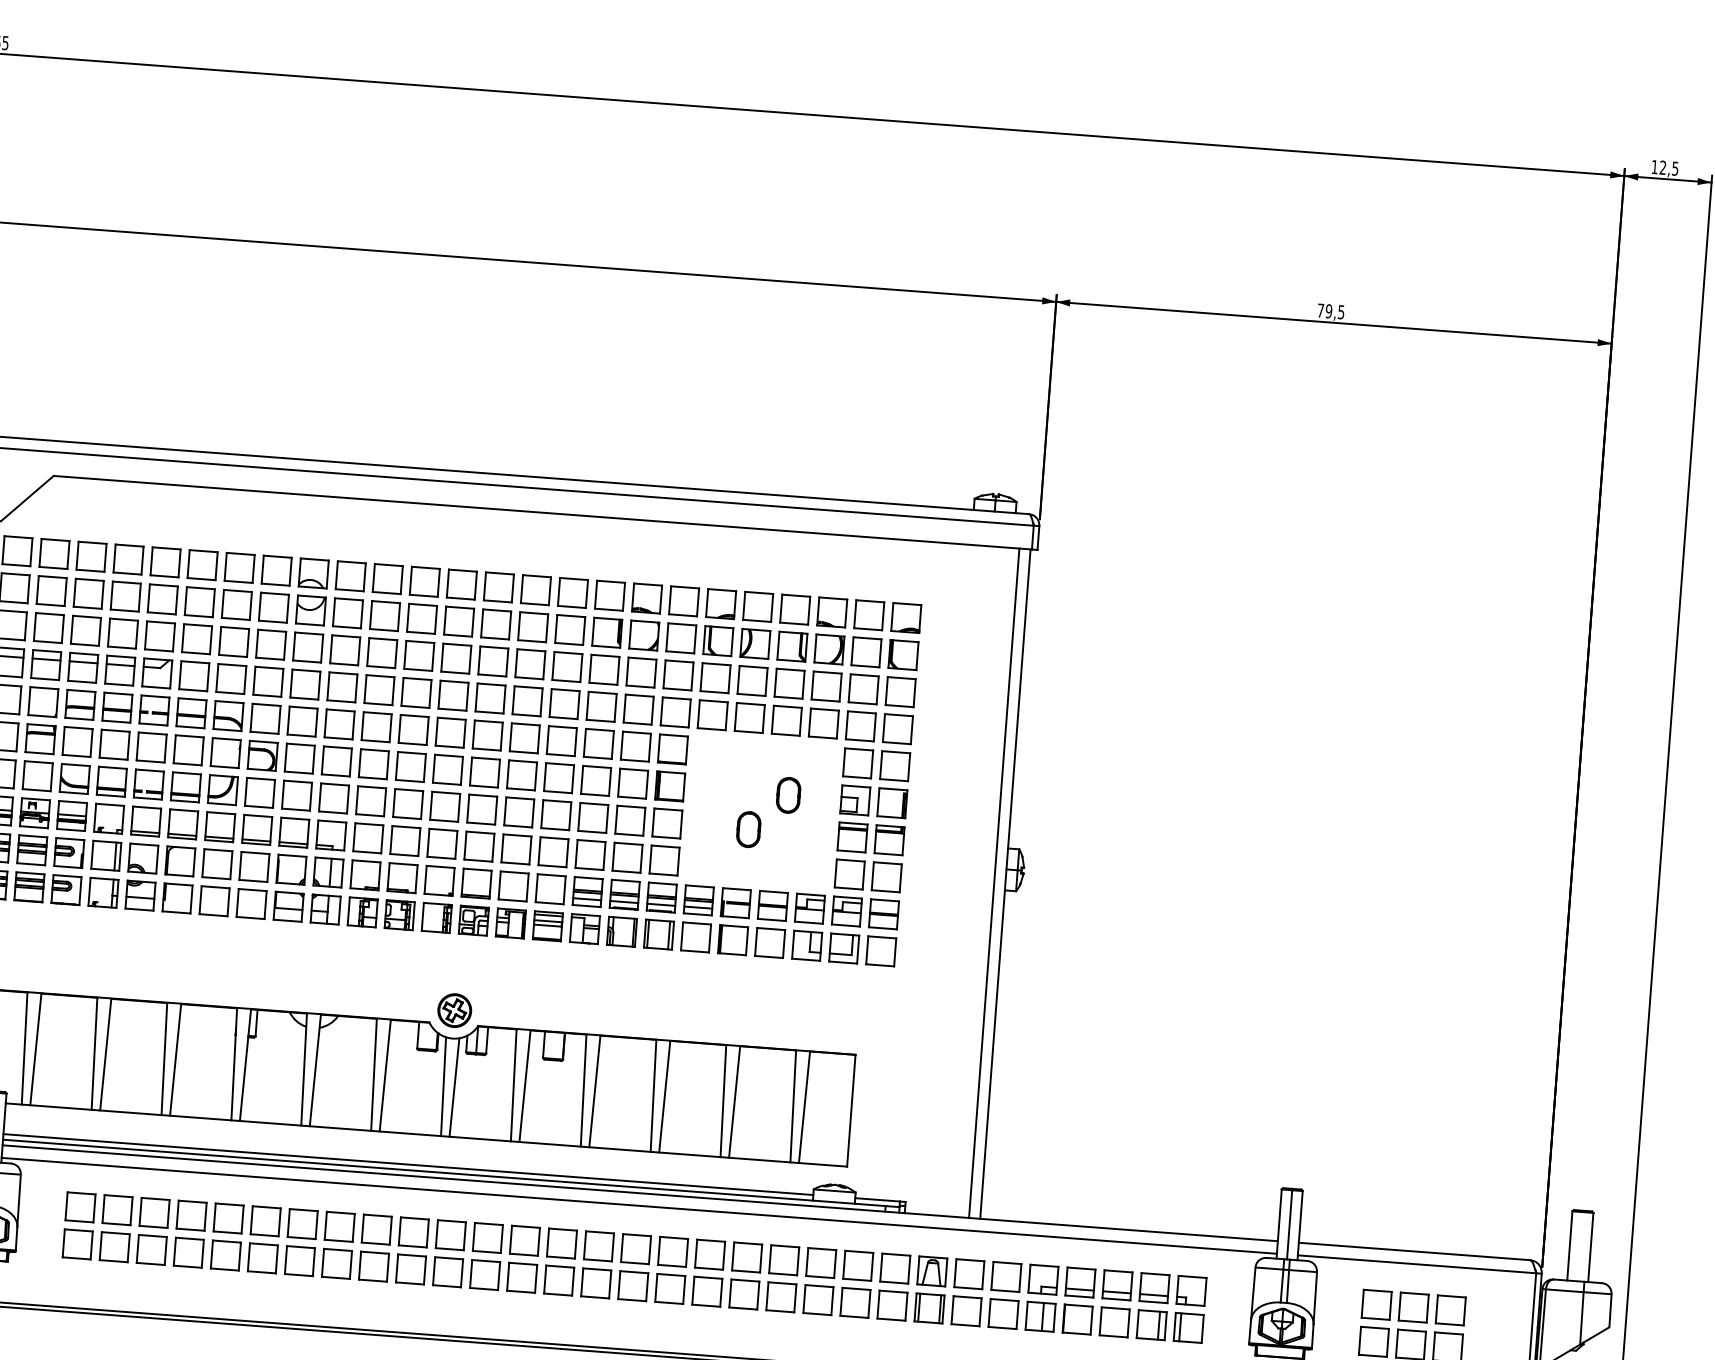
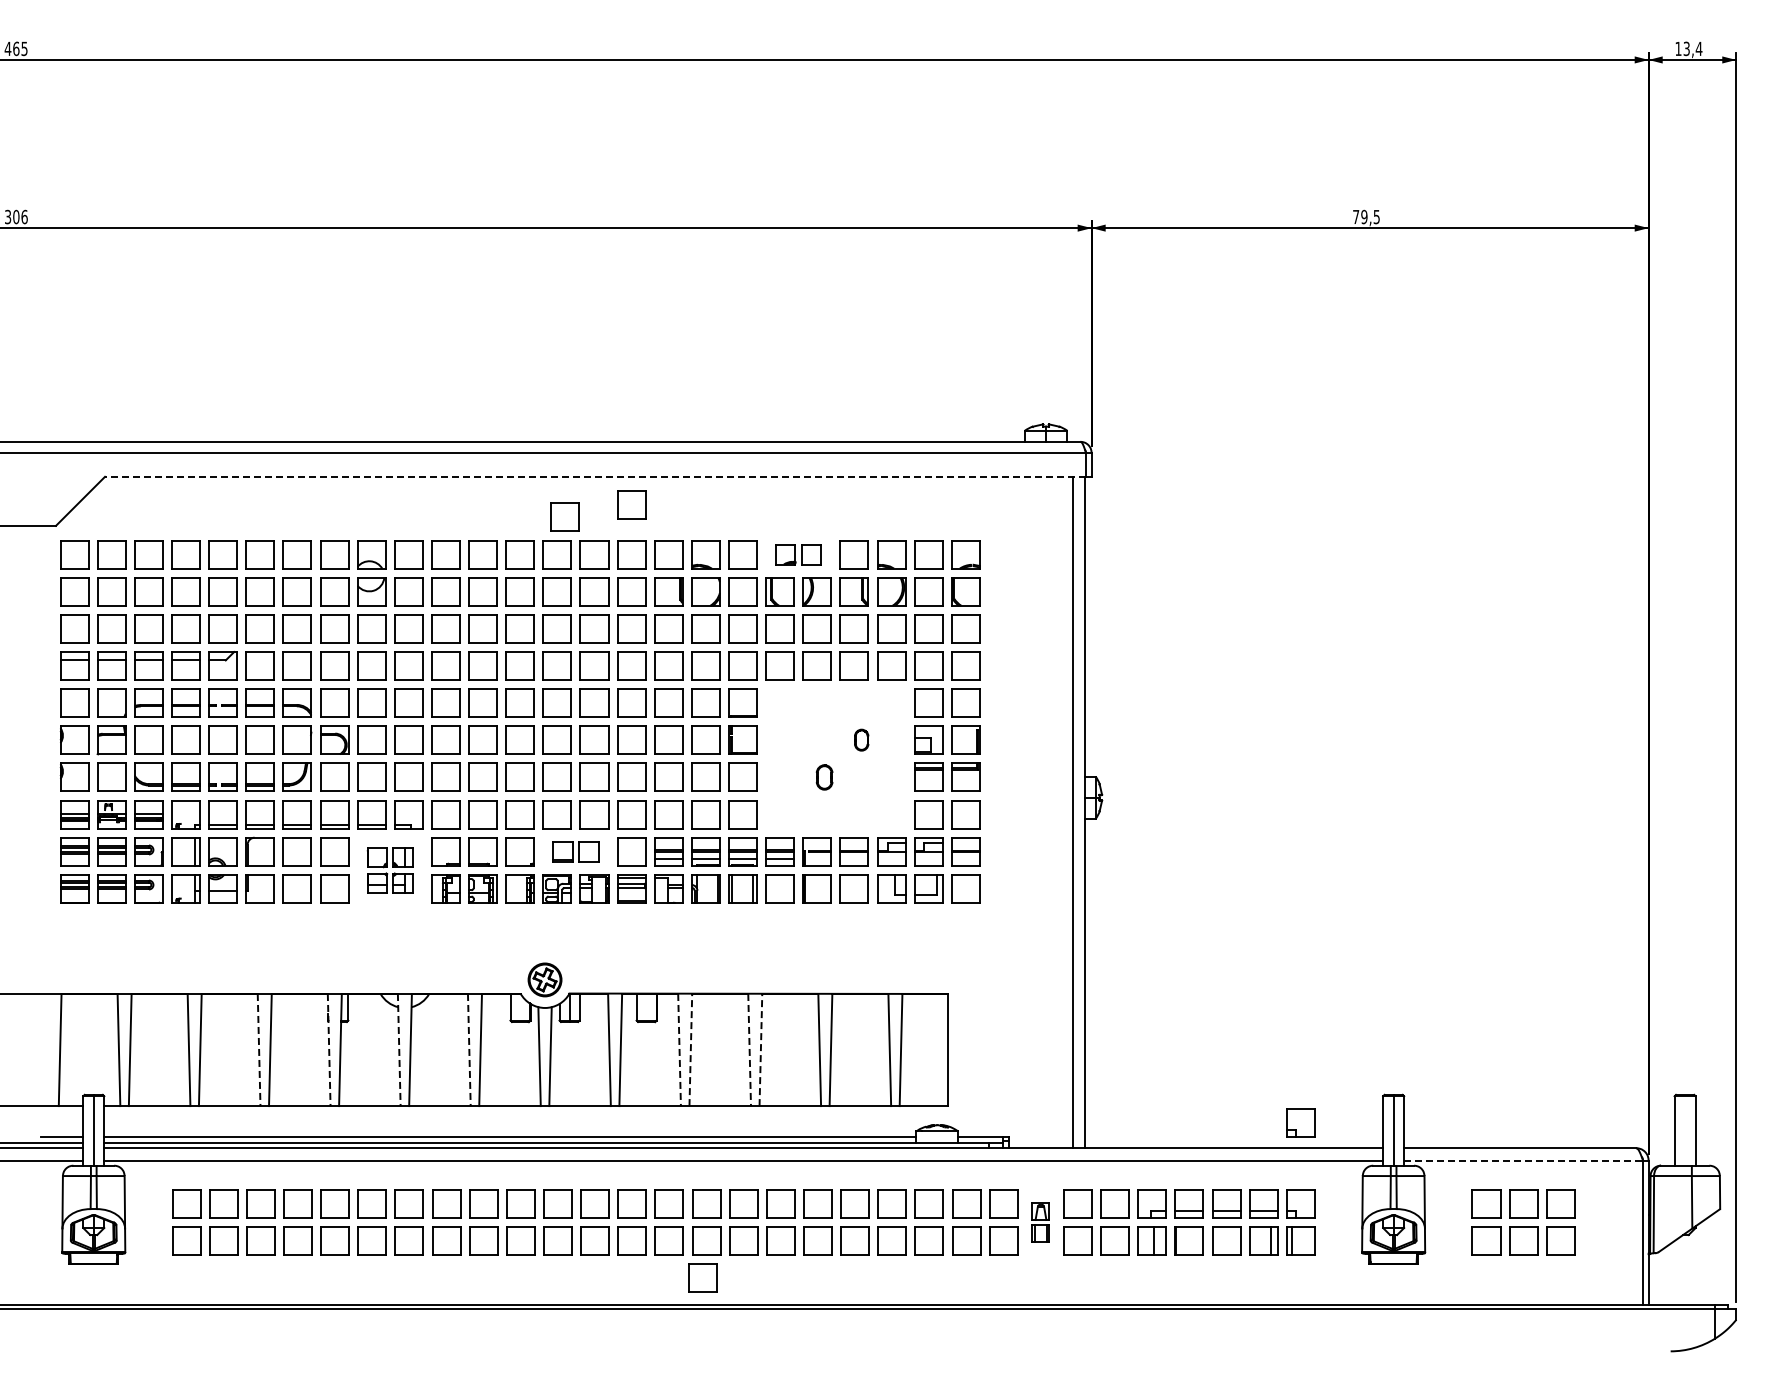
text: (1668, 167) -> (1692, 48), 12,5 -> 13,4
line: (542, 512) -> (595, 476), solid -> dashed
part: (576, 543) -> (631, 504), added
part: (508, 549) -> (564, 516), added
part: (739, 605) -> (798, 554), size x0.7
part: (788, 794) -> (861, 739), size x0.6
part: (748, 829) -> (824, 777), size x0.7
part: (494, 884) -> (575, 851), size x0.7
part: (308, 889) -> (390, 870), size x0.7
line: (164, 1059) -> (259, 1050), solid -> dashed
line: (234, 1064) -> (329, 1050), solid -> dashed
line: (304, 1070) -> (399, 1050), solid -> dashed
line: (374, 1075) -> (469, 1050), solid -> dashed
line: (594, 1090) -> (690, 1049), solid -> dashed
line: (583, 1091) -> (679, 1050), solid -> dashed
line: (653, 1096) -> (749, 1050), solid -> dashed
line: (664, 1096) -> (760, 1049), solid -> dashed
part: (1197, 1209) -> (1300, 1122), added
line: (1417, 1264) -> (1524, 1160), solid -> dashed
part: (930, 1289) -> (1040, 1222), size x0.6
part: (589, 1319) -> (702, 1277), added

